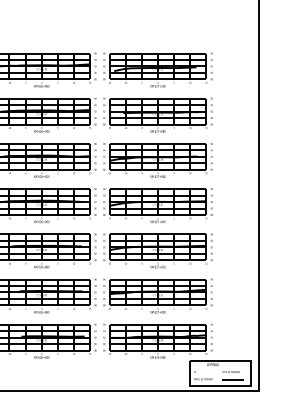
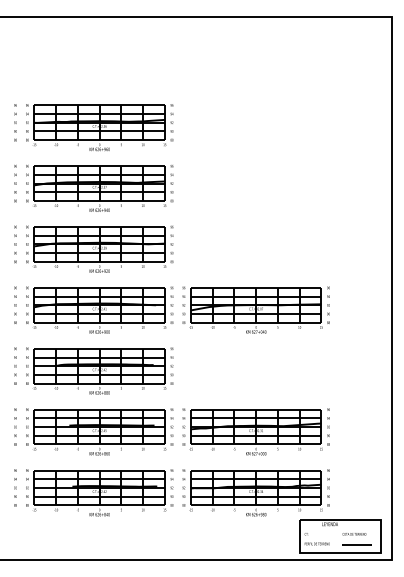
part: (157, 69) -> (255, 127), removed
part: (157, 115) -> (255, 188), removed
part: (157, 159) -> (255, 248), removed
part: (157, 250) -> (255, 370), removed

